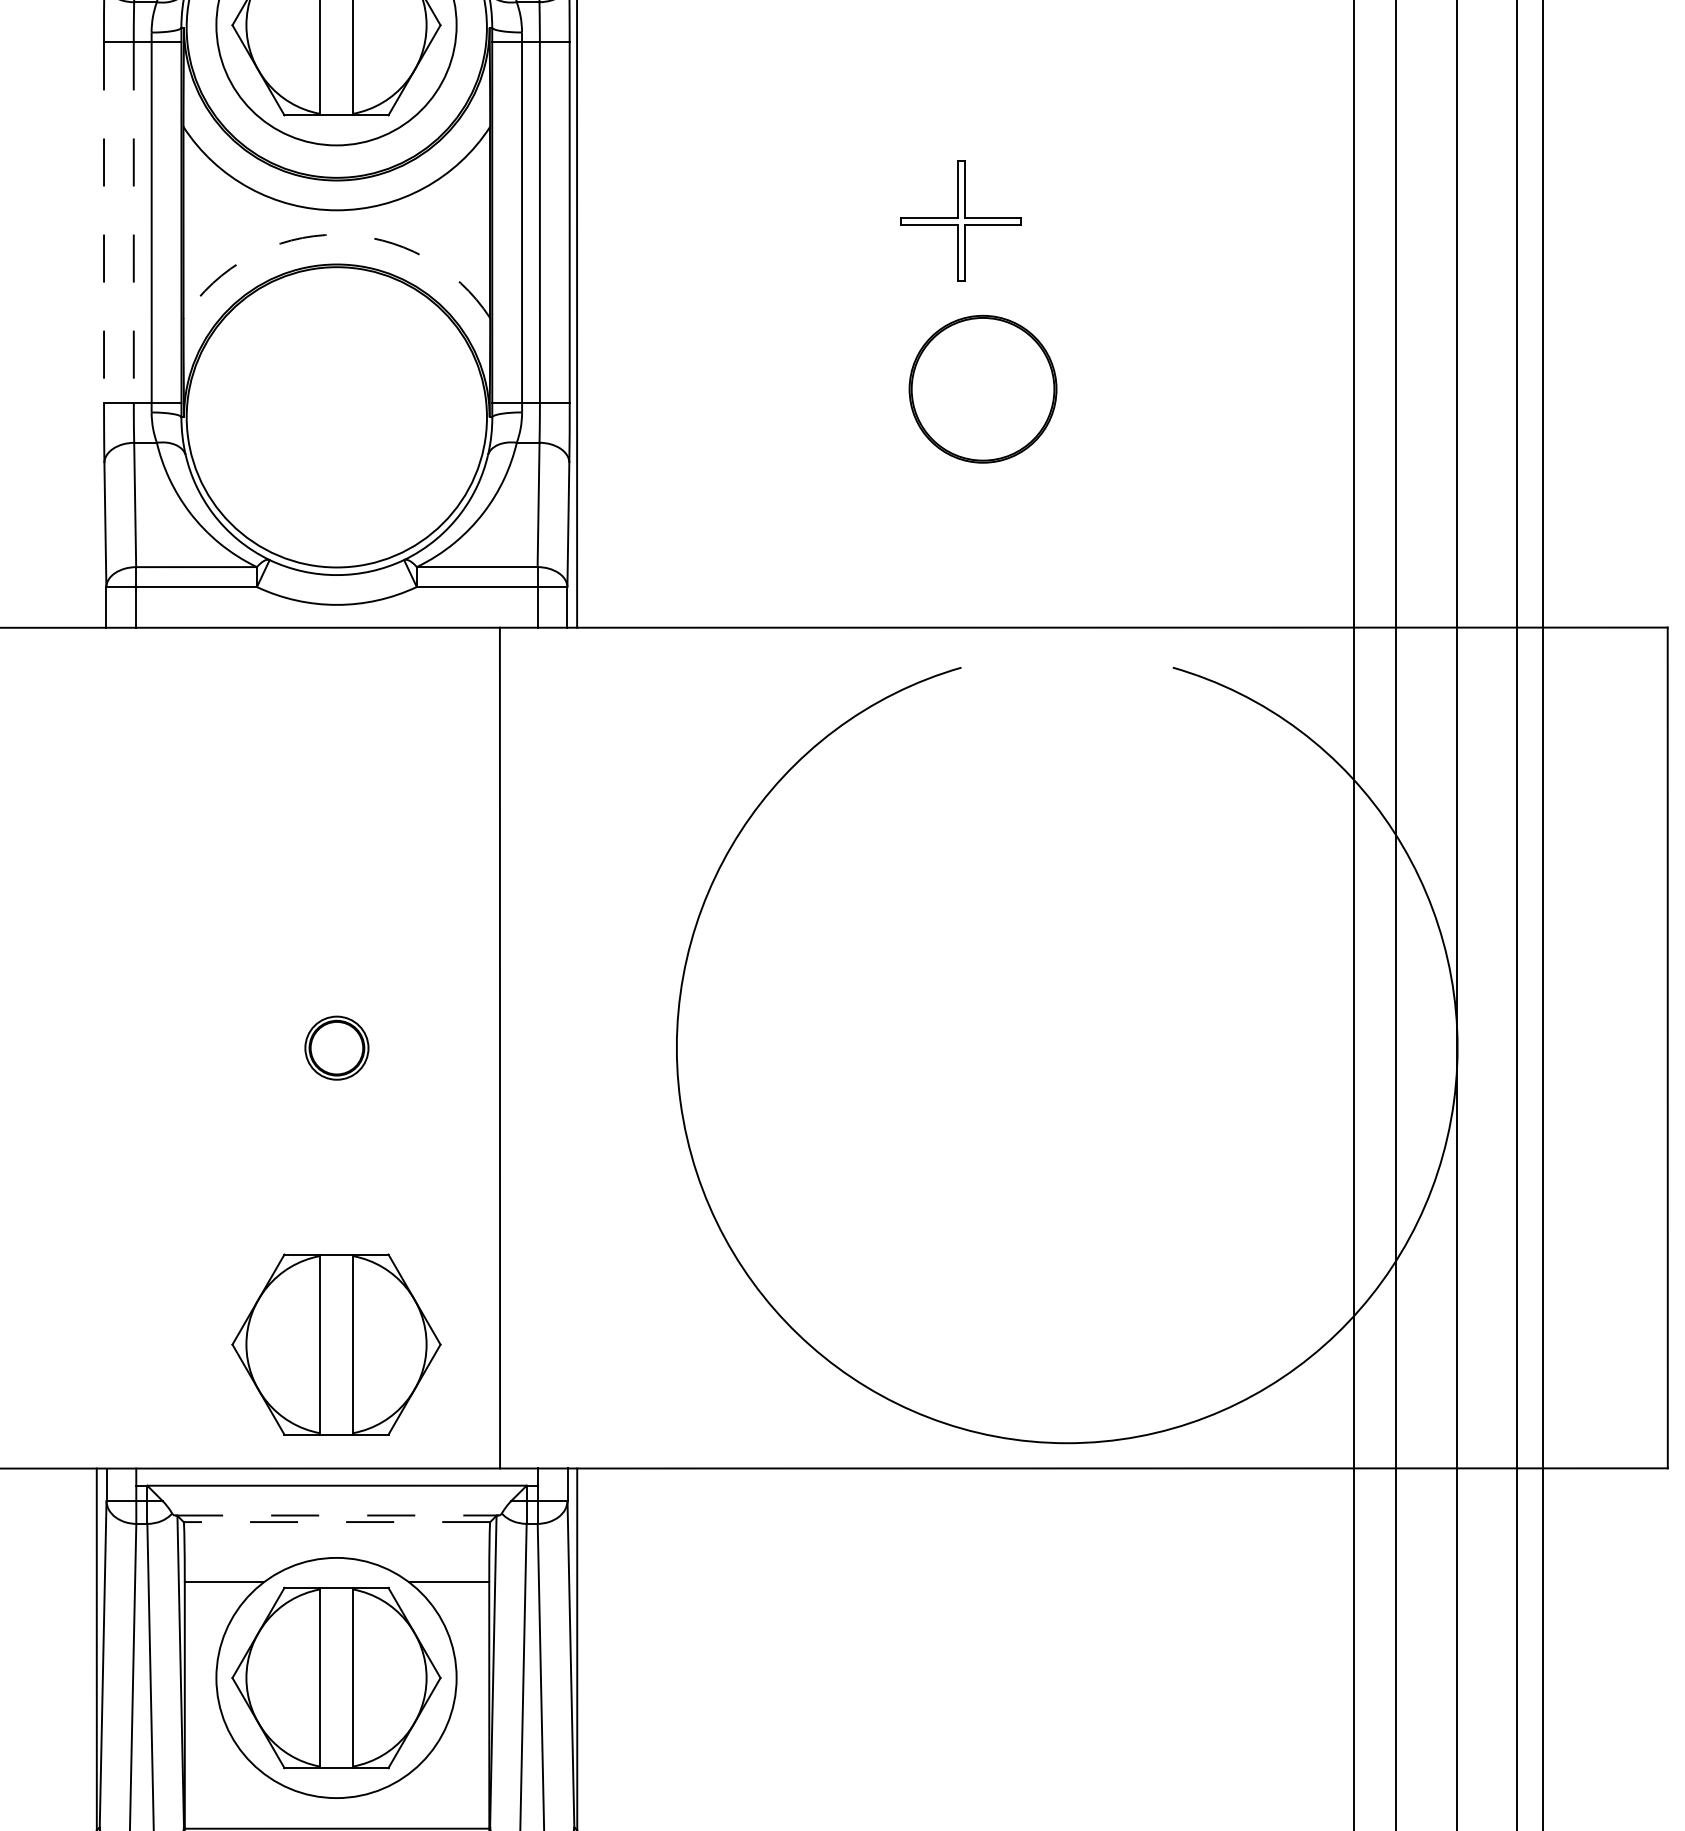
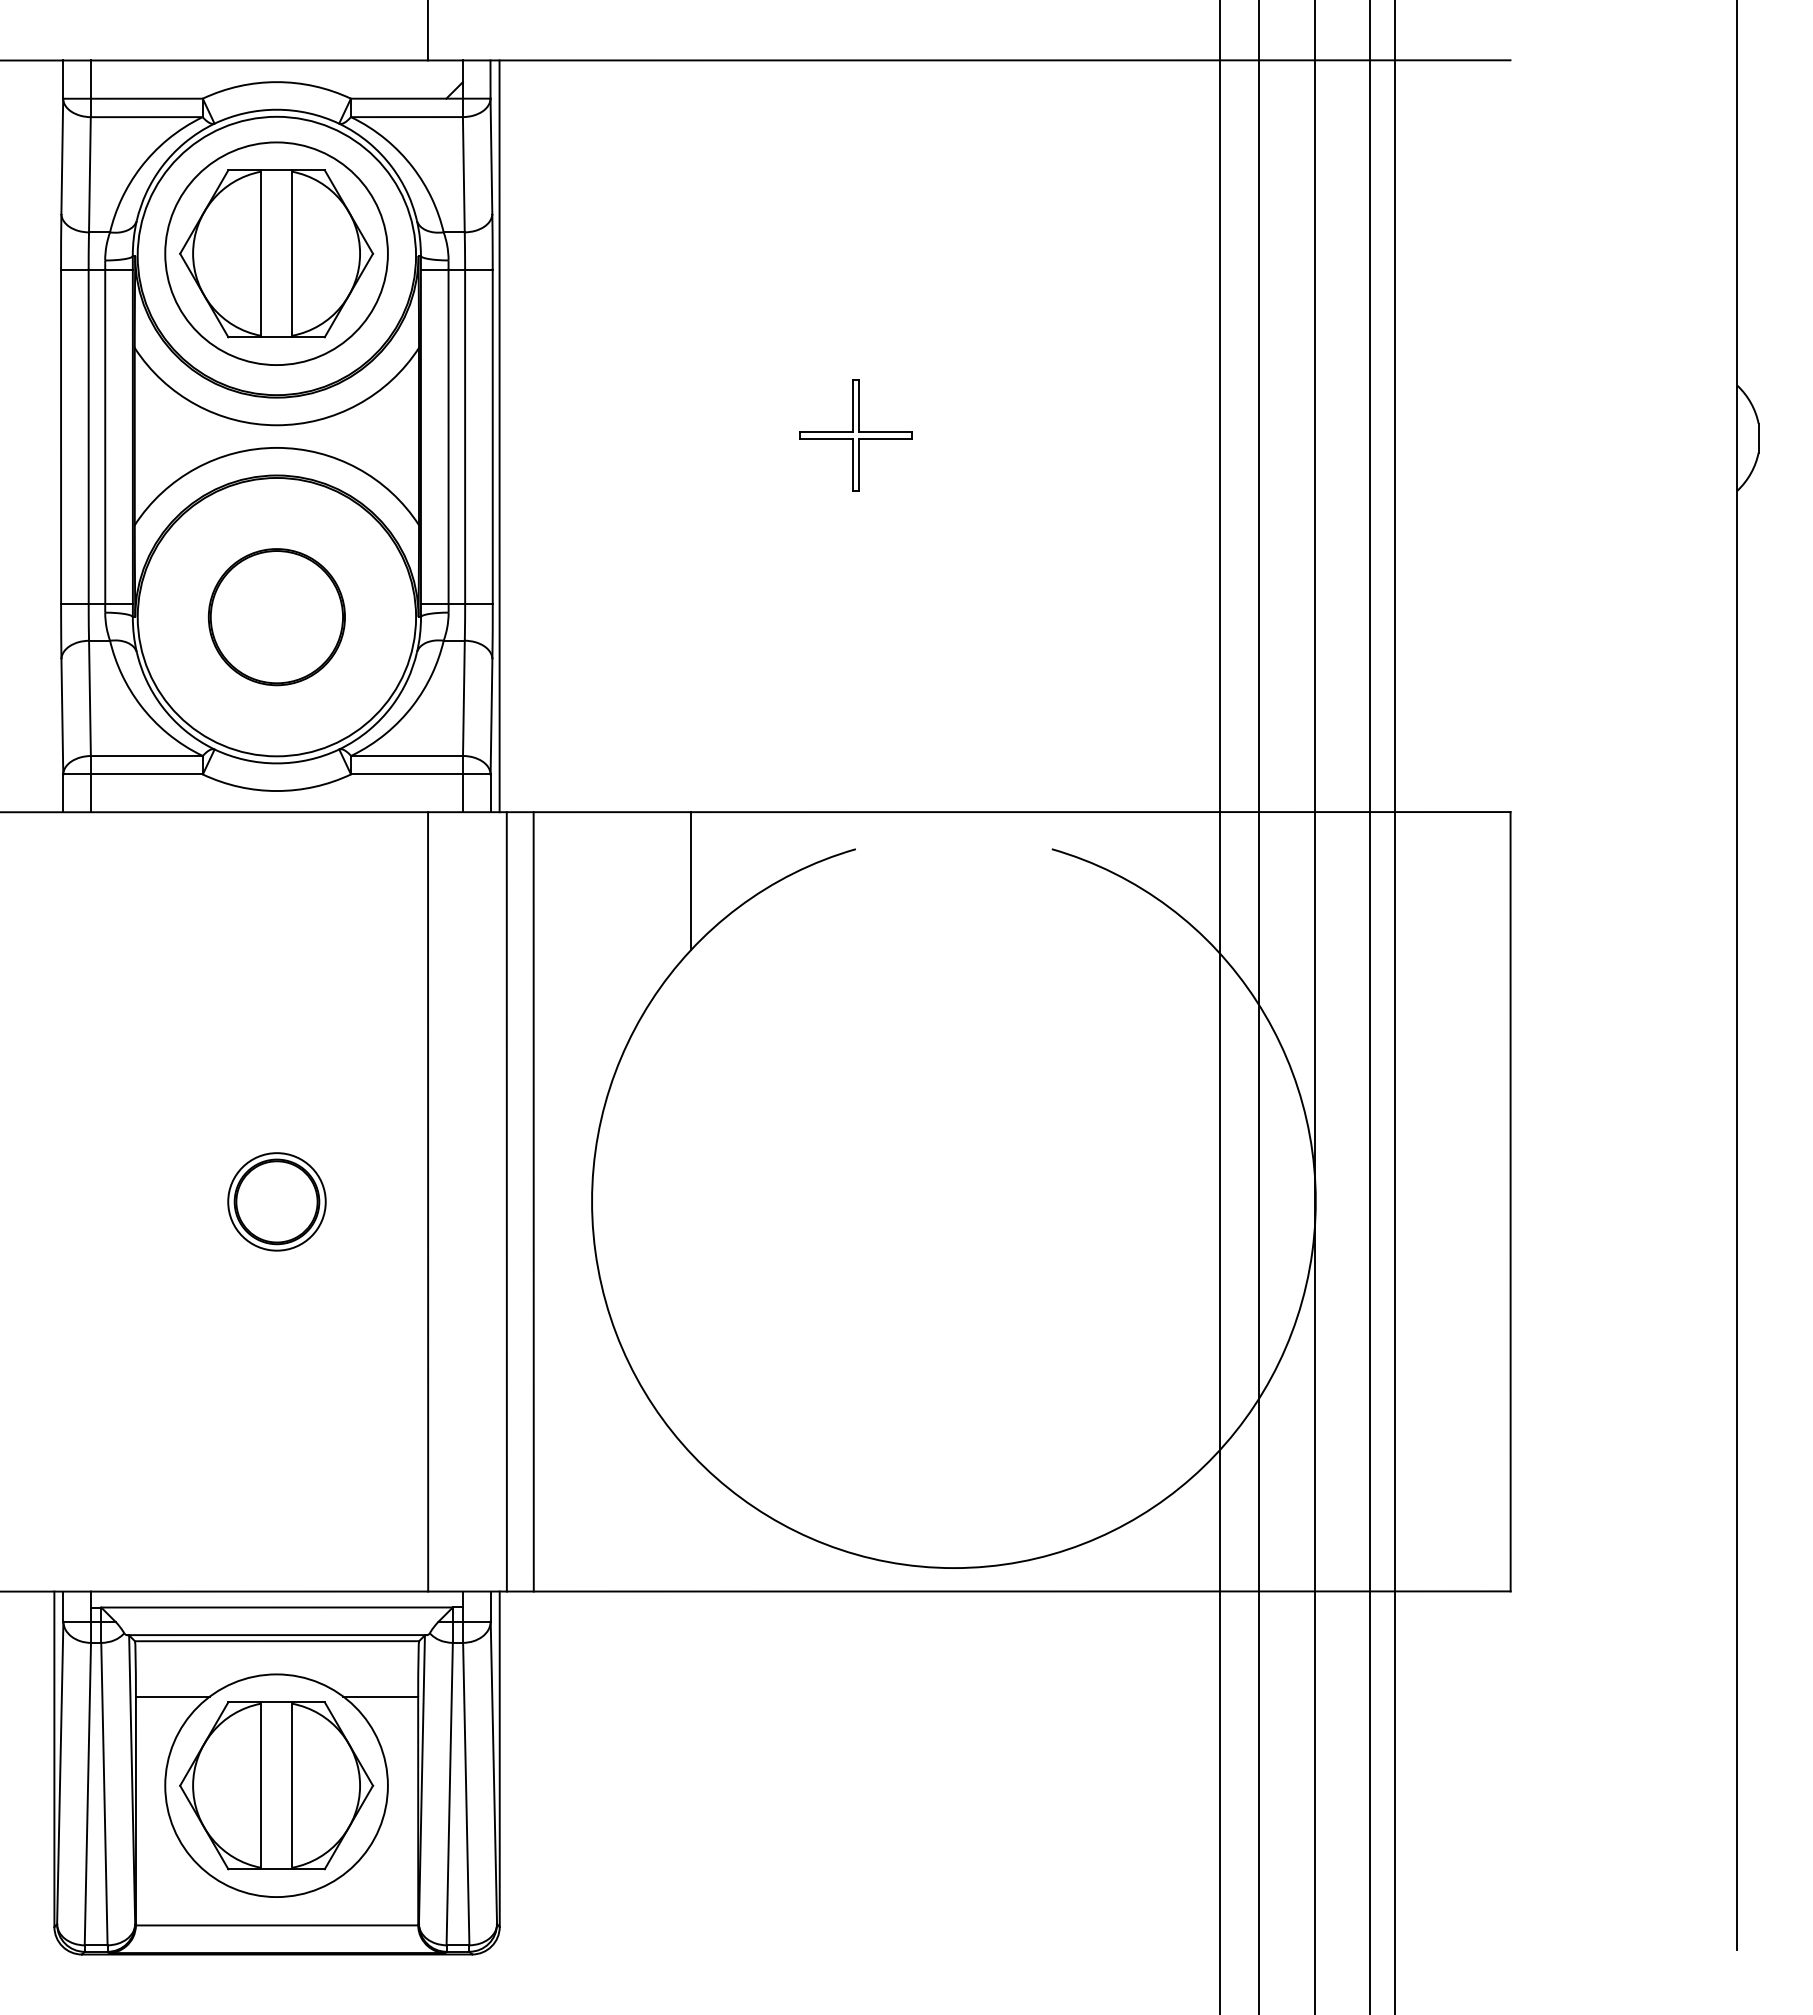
line: (104, 223) -> (61, 437), dashed -> solid
line: (133, 223) -> (88, 437), dashed -> solid
arc: (336, 234) -> (276, 447), dashed -> solid
part: (982, 389) -> (276, 617), moved
line: (784, 702) -> (691, 881), added
part: (336, 1047) -> (276, 1201), size x1.67
line: (584, 1047) -> (506, 1201), added
line: (613, 1047) -> (533, 1201), added
part: (336, 1344) -> (276, 1476), removed
line: (337, 1515) -> (277, 1635), dashed -> solid
line: (336, 1522) -> (276, 1641), dashed -> solid

